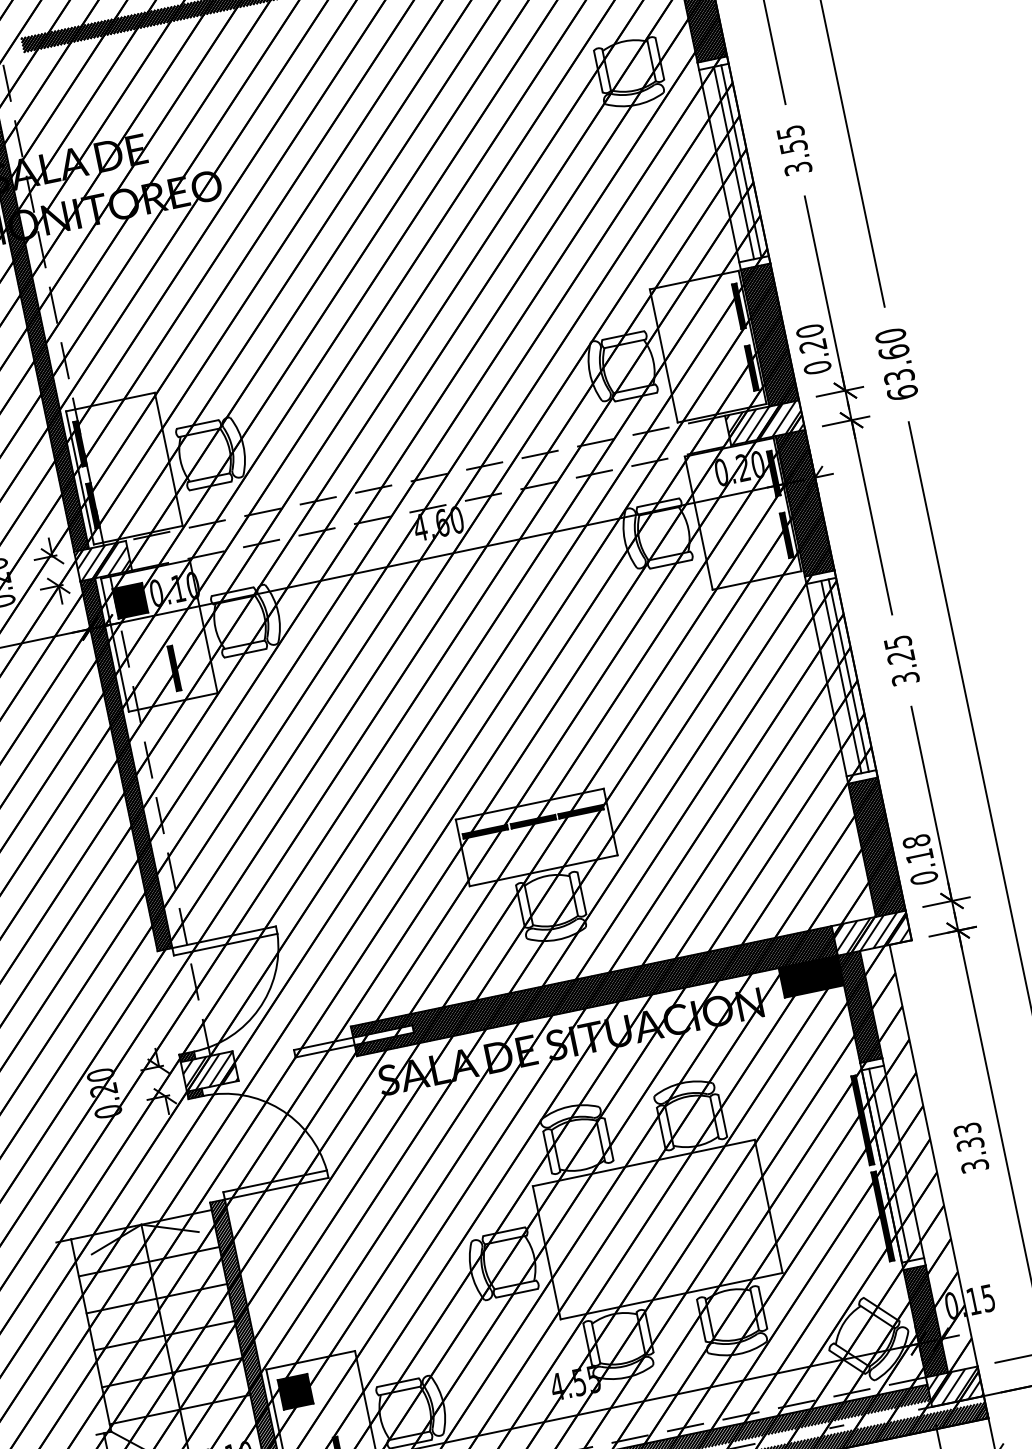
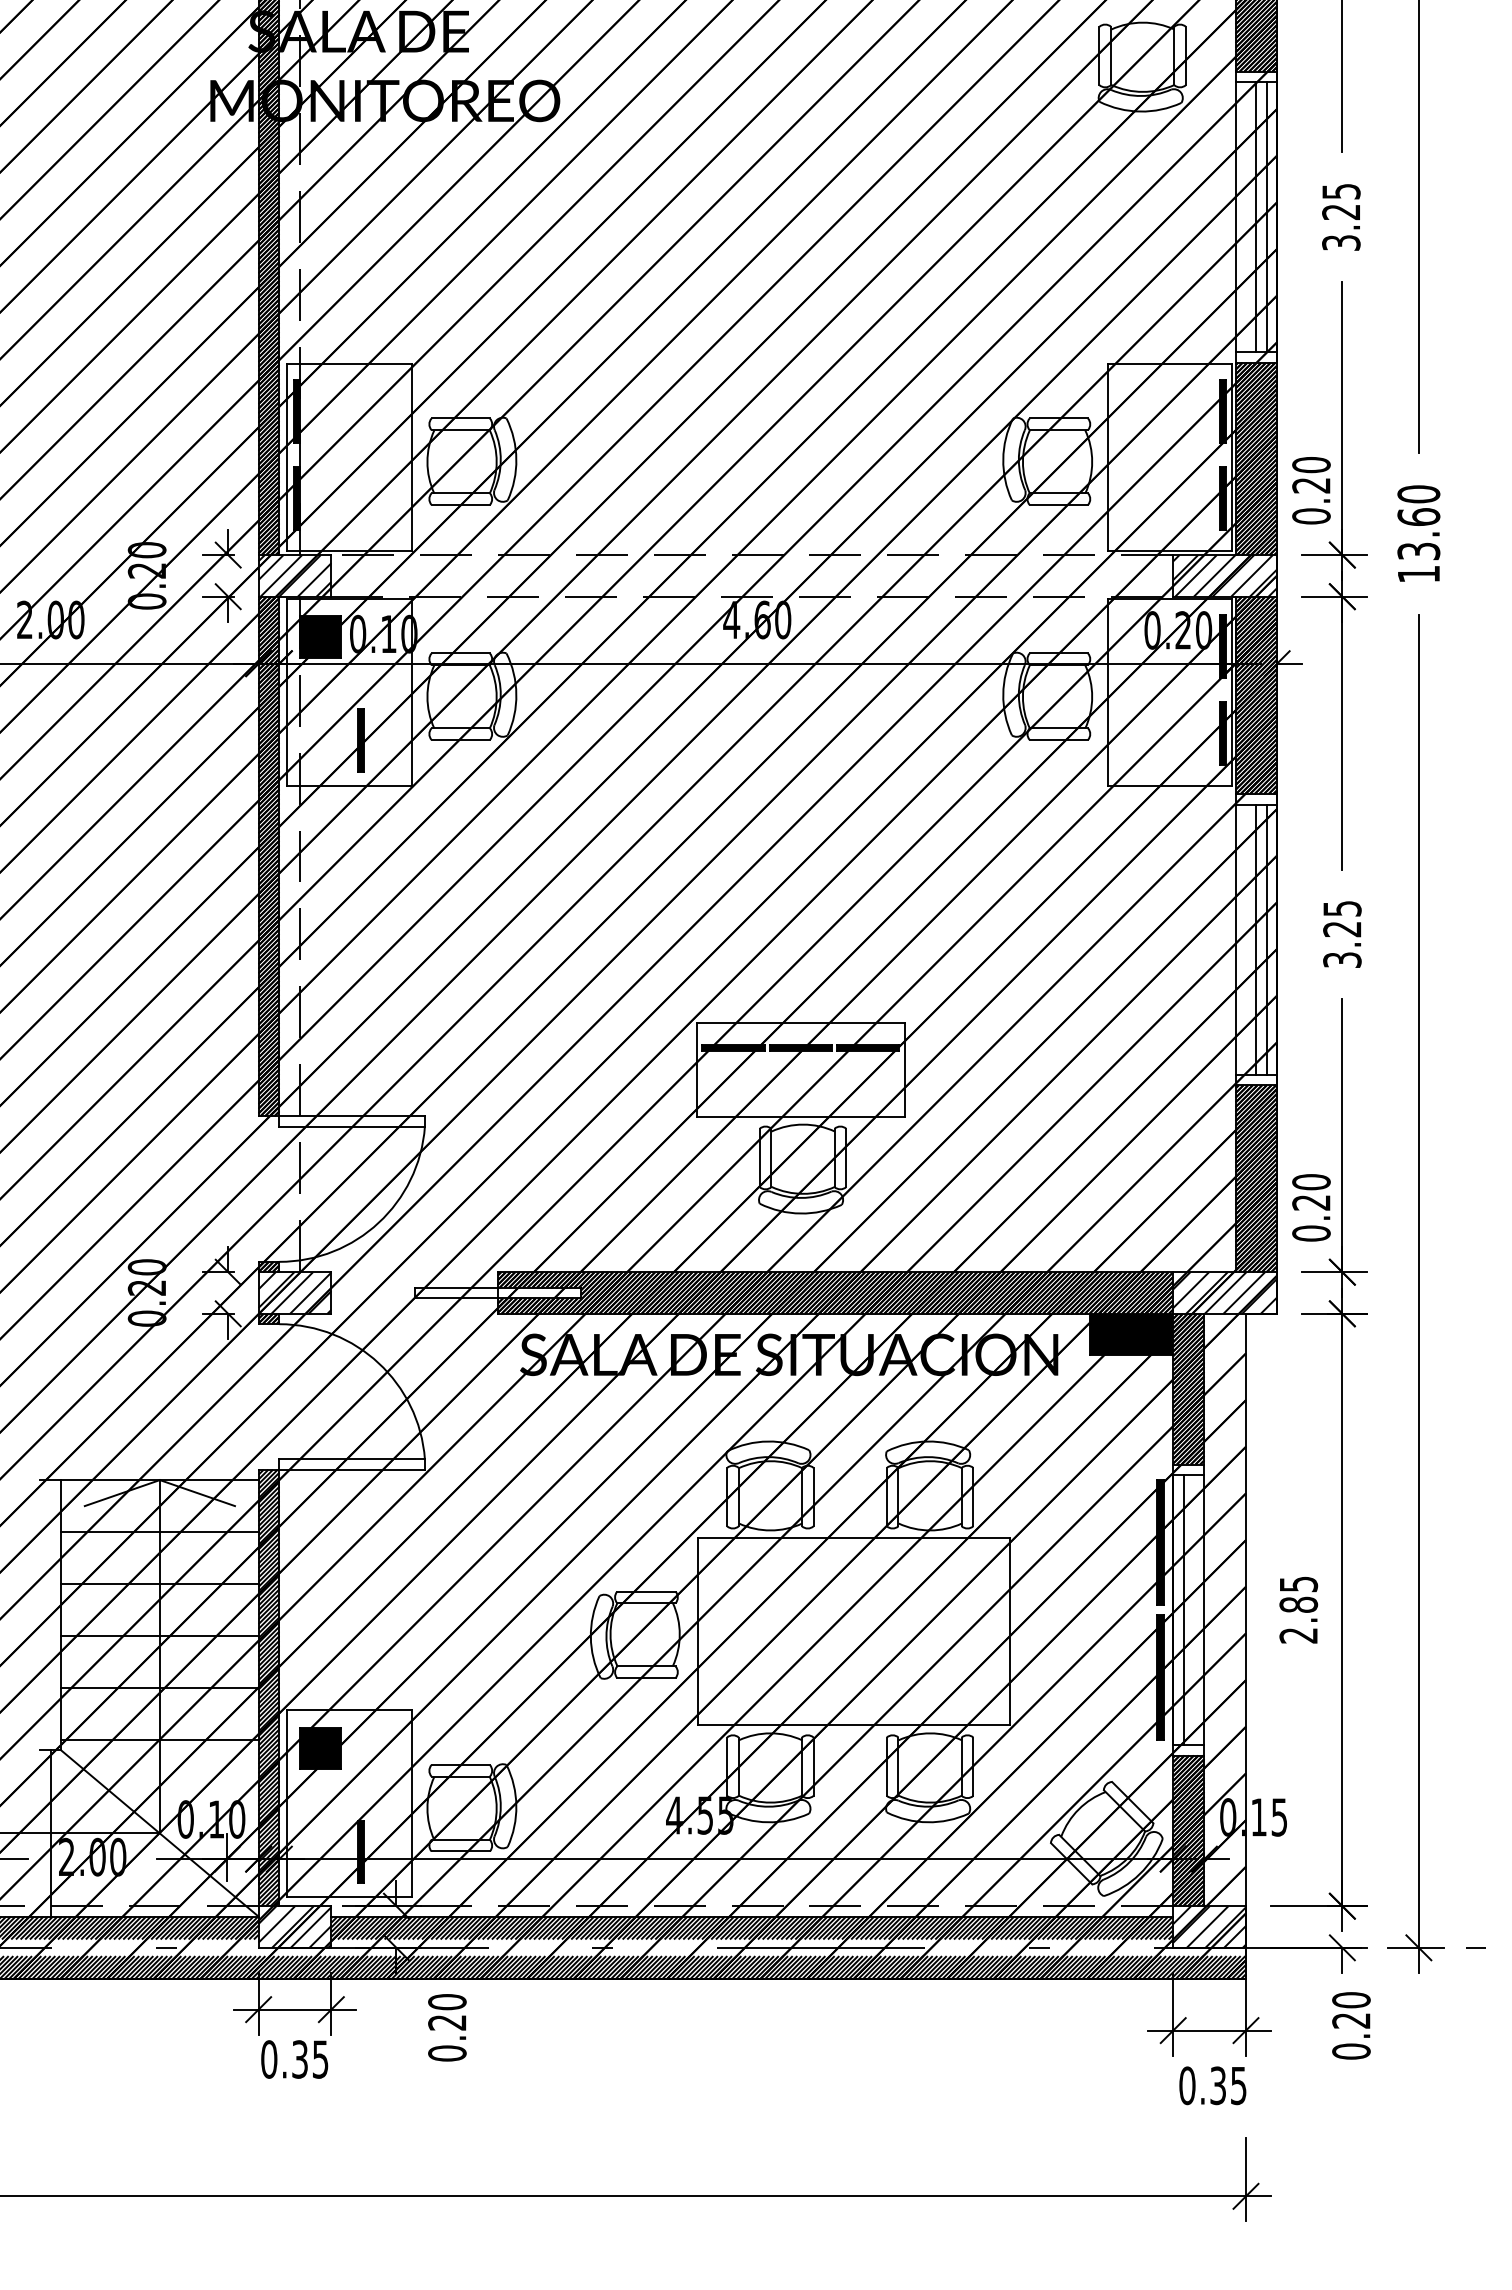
text: (793, 146) -> (1341, 212), 3.55 -> 3.25
text: (902, 393) -> (1418, 574), 63.60 -> 13.60
text: (918, 848) -> (1311, 1192), 0.18 -> 0.20
text: (970, 1147) -> (1298, 1609), 3.33 -> 2.85

